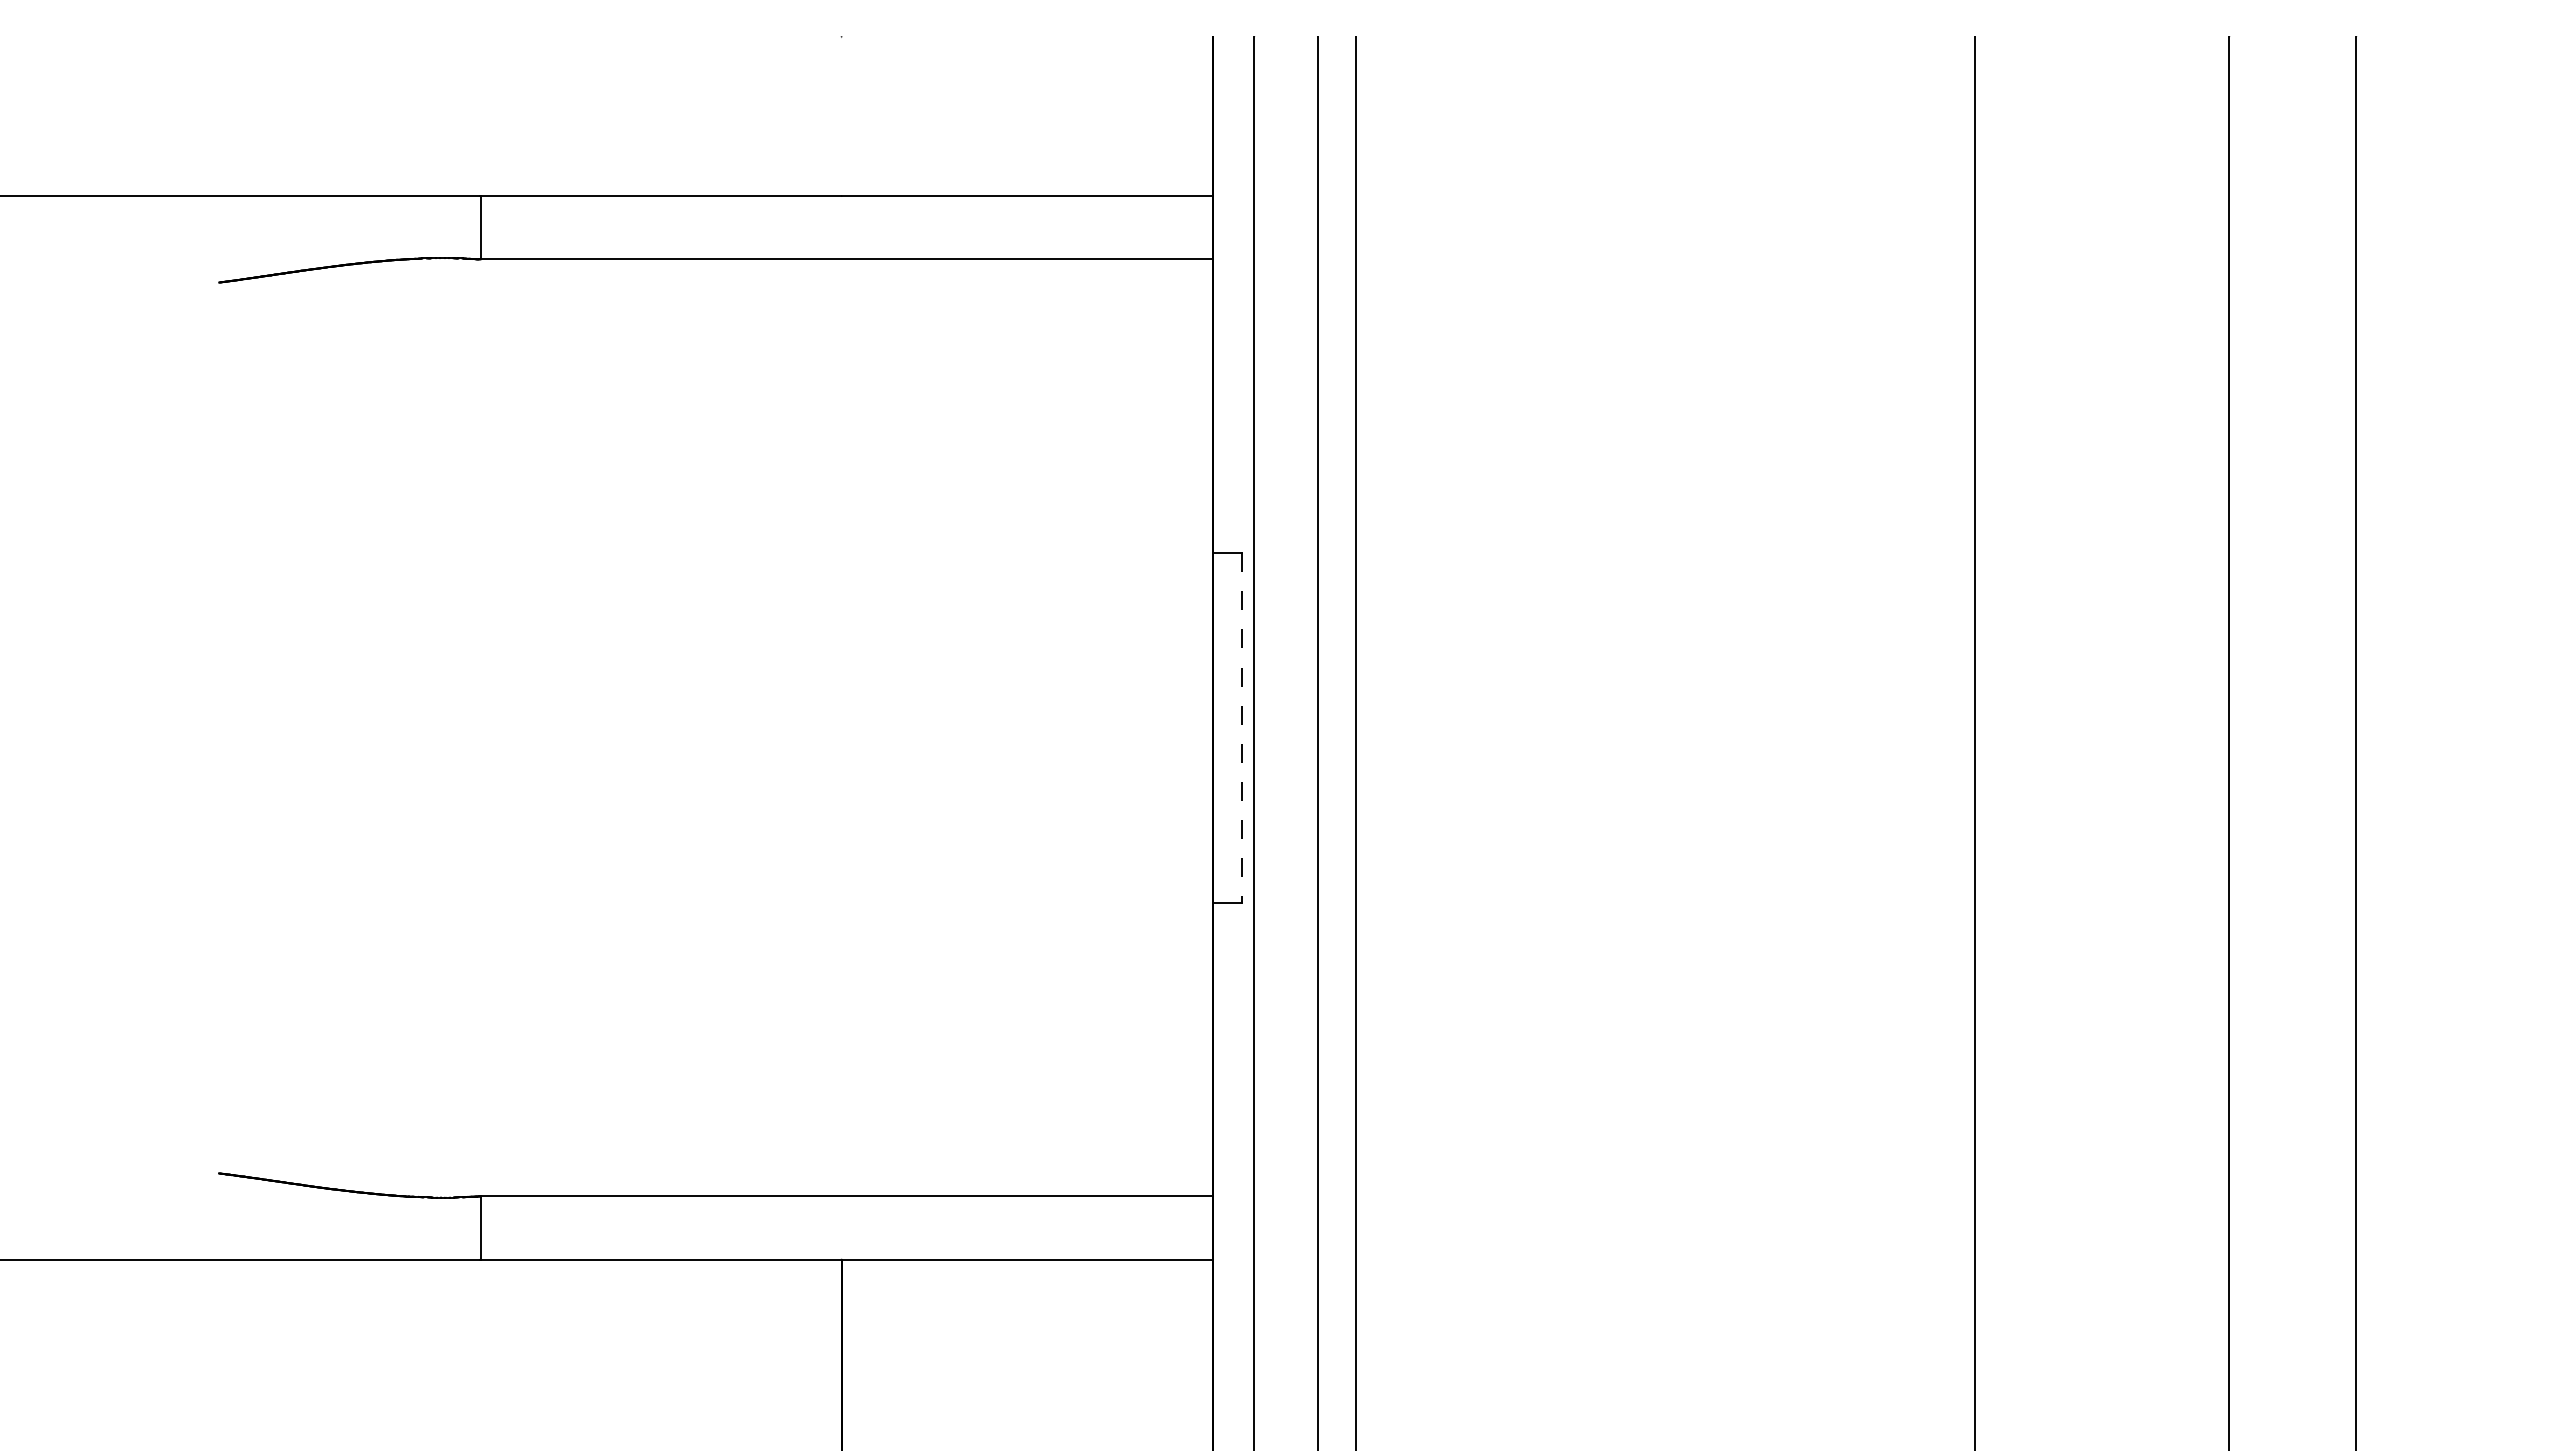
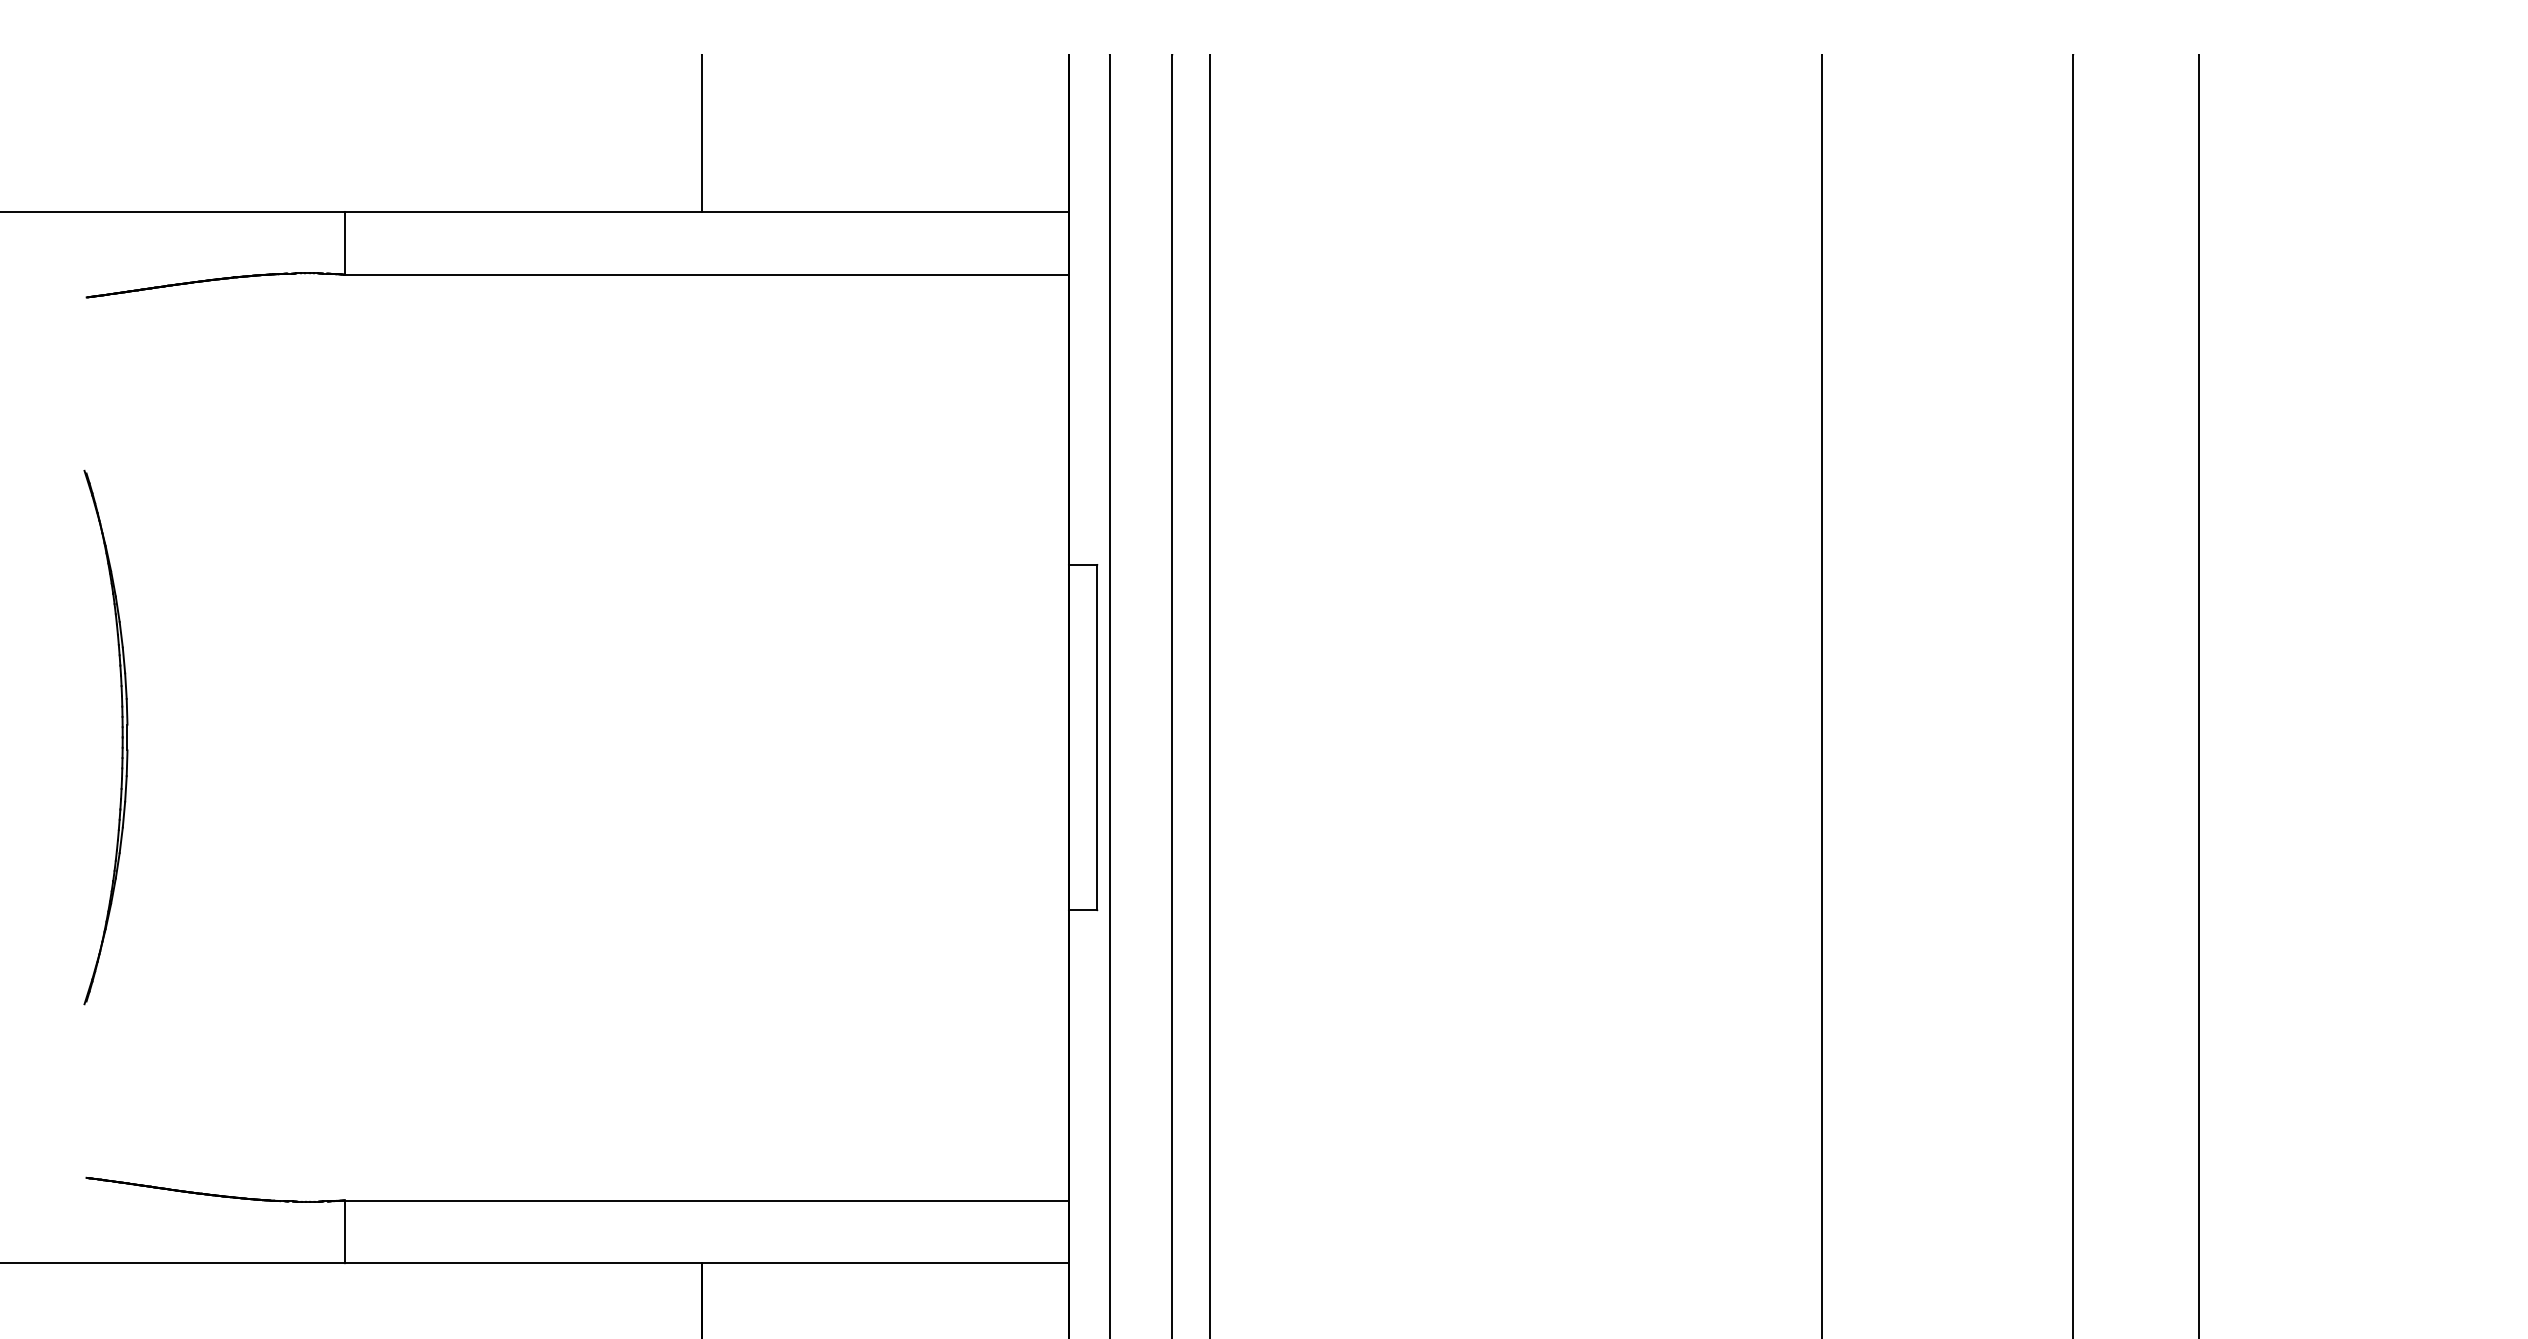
line: (841, 116) -> (701, 133), added
part: (254, 727) -> (121, 737), added
line: (1241, 727) -> (1097, 737), dashed -> solid

